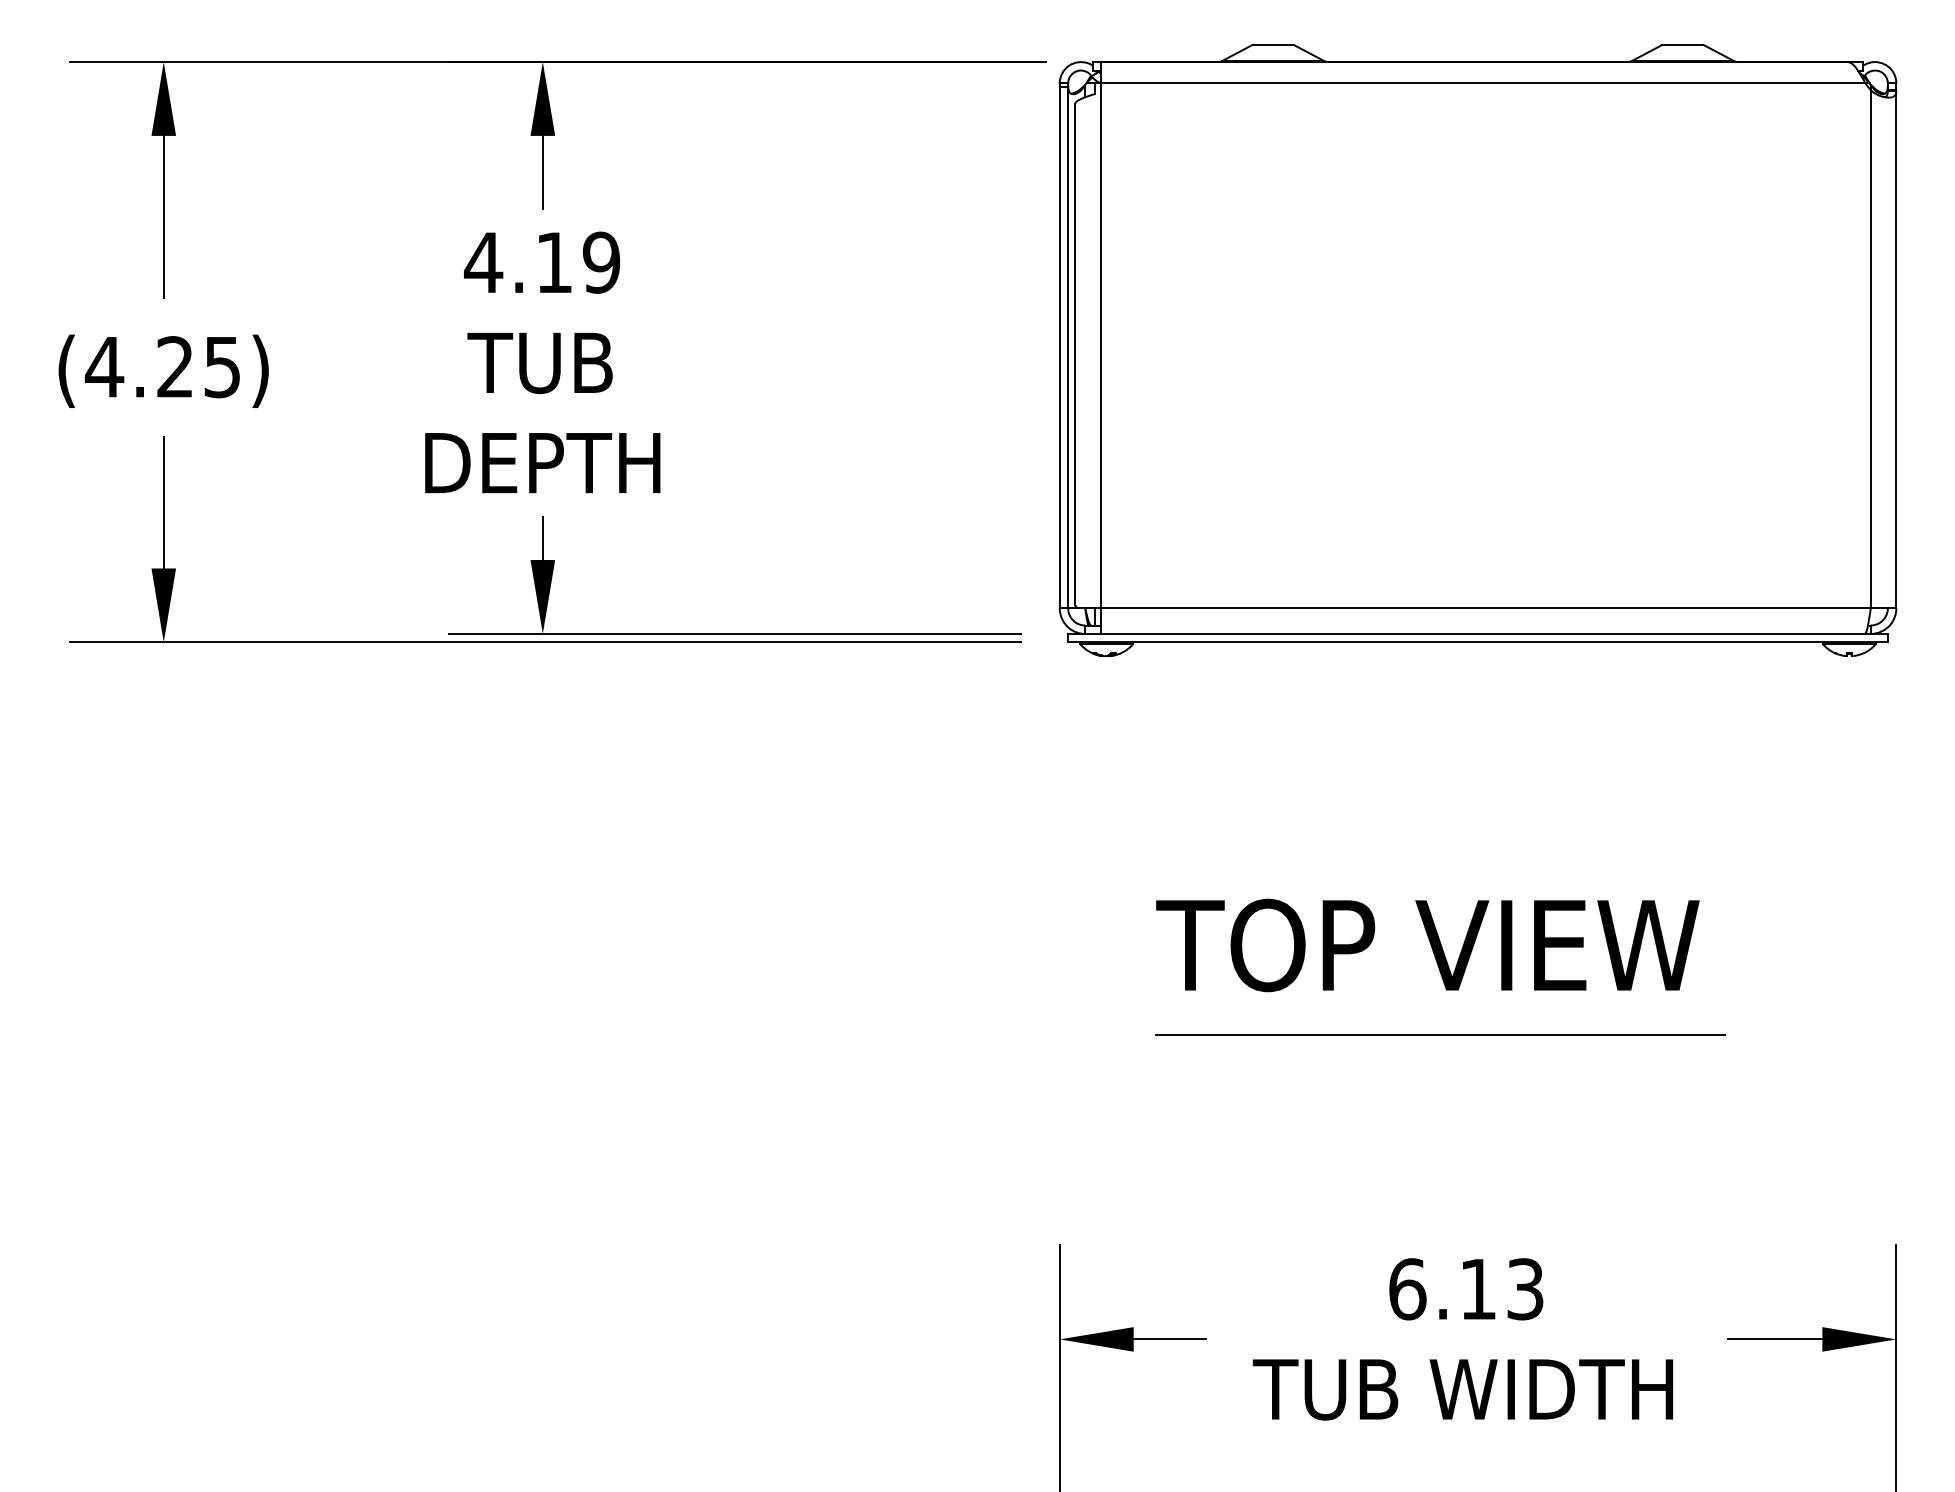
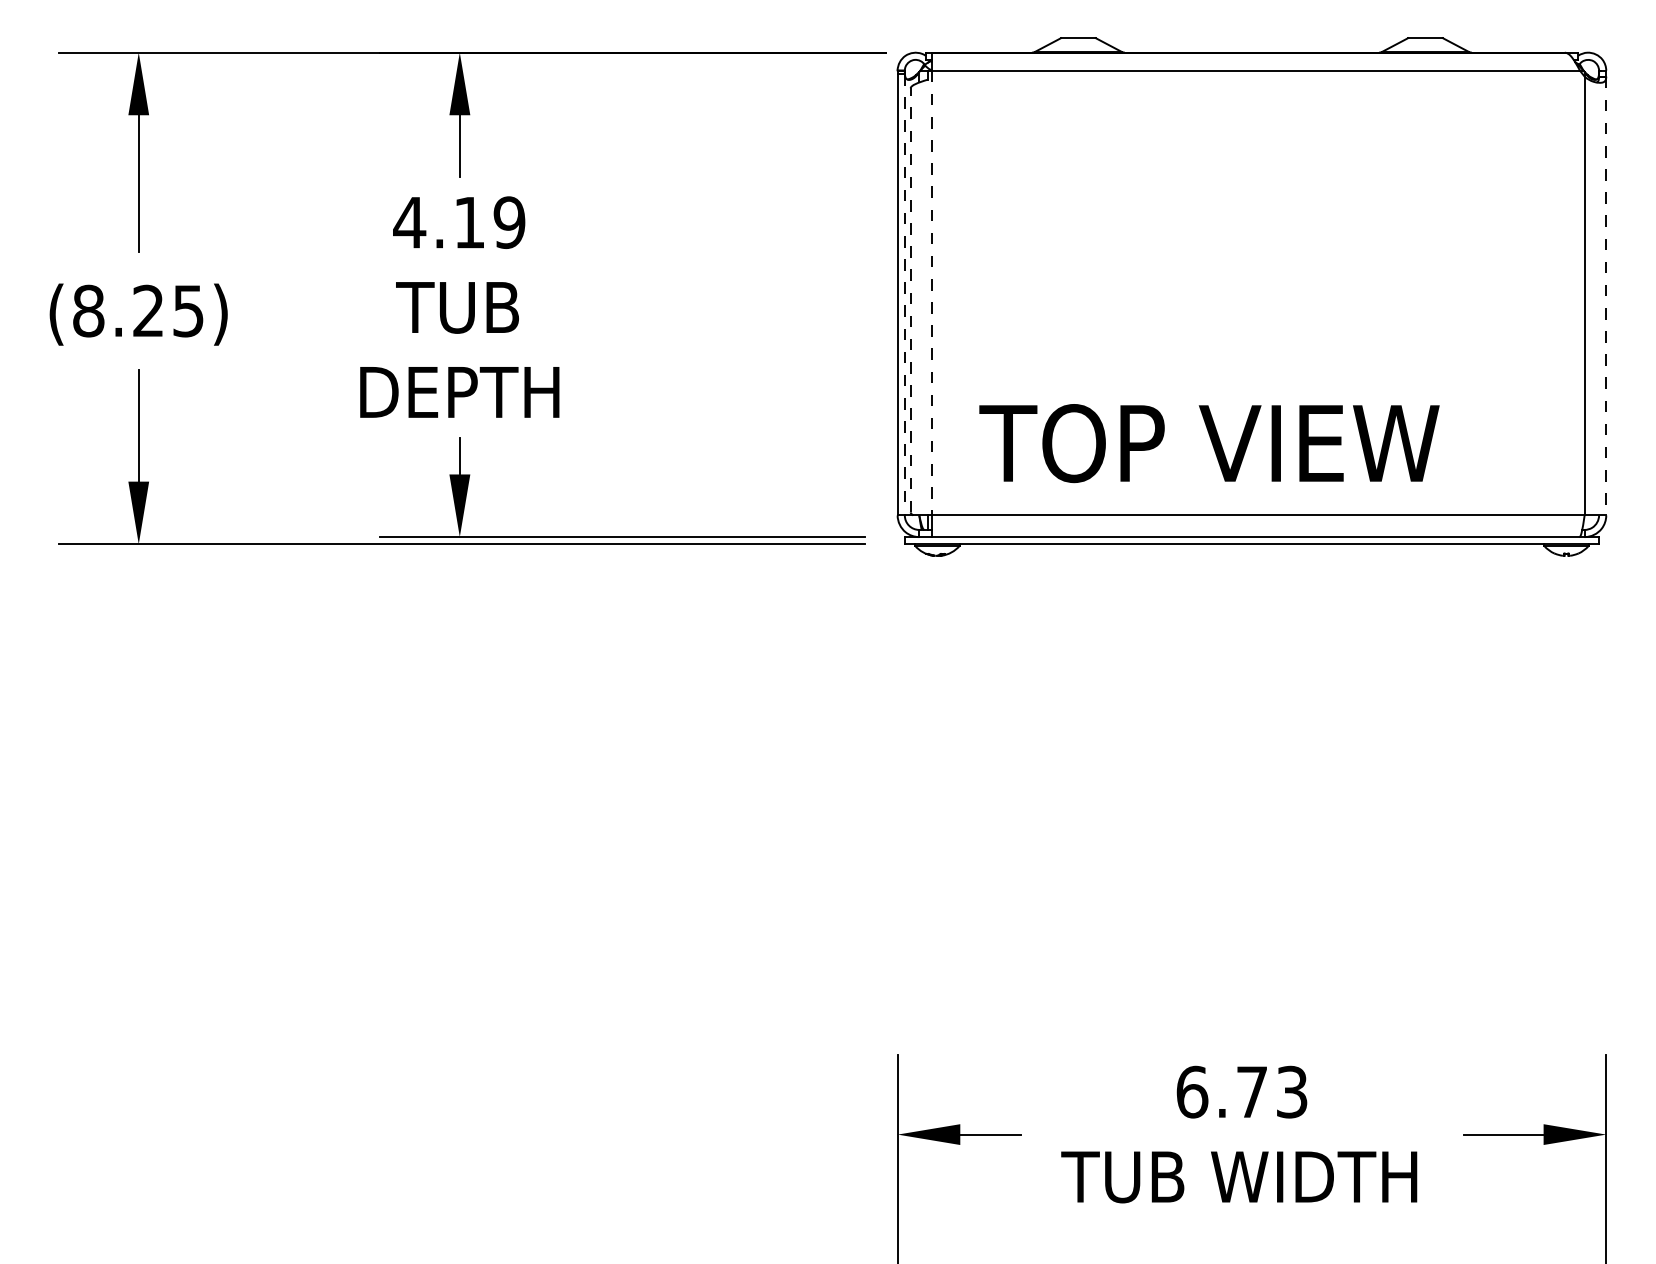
line: (1100, 345) -> (932, 292), solid -> dashed
line: (1068, 347) -> (905, 294), solid -> dashed
line: (1896, 349) -> (1606, 296), solid -> dashed
line: (1075, 353) -> (911, 299), solid -> dashed
text: (104, 367) -> (88, 311), (4.25) -> (8.25)
text: (1427, 945) -> (1209, 443), moved
line: (1440, 1034) -> (1220, 876), removed
text: (1478, 1289) -> (1252, 1092), 6.13 -> 6.73

